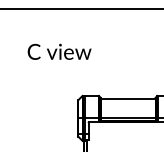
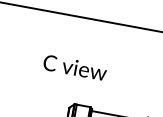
text: (59, 51) -> (75, 67), moved

